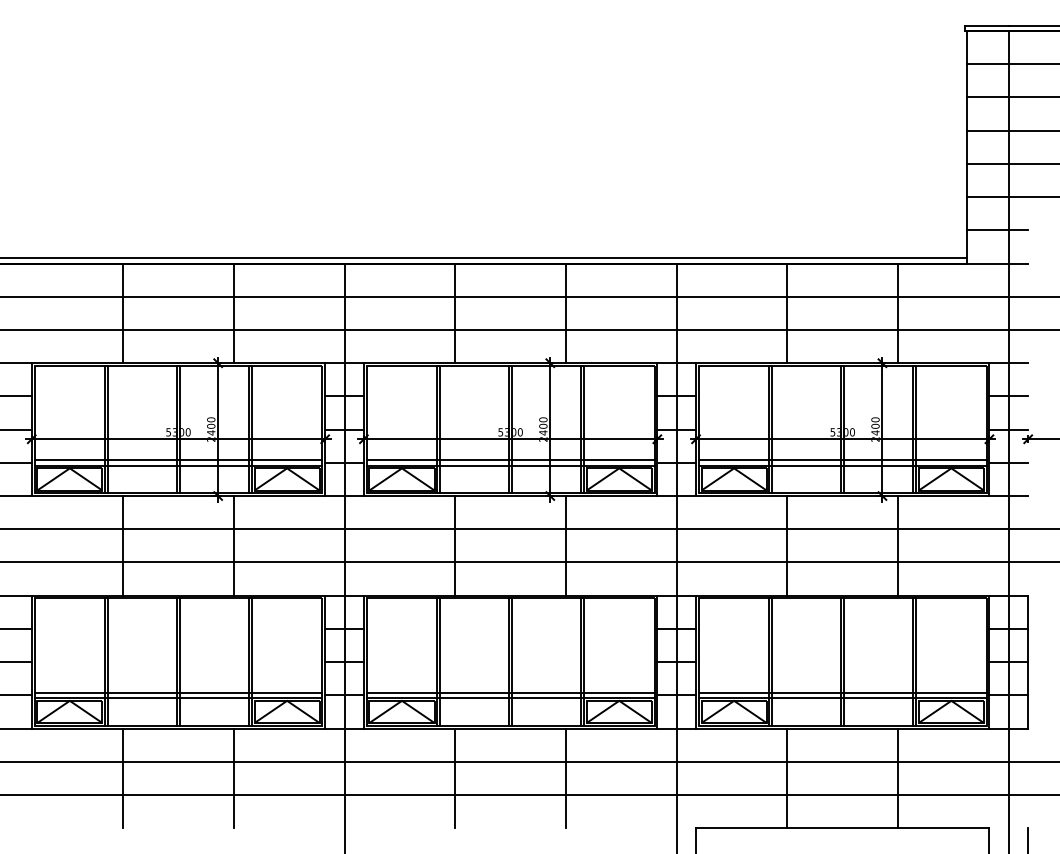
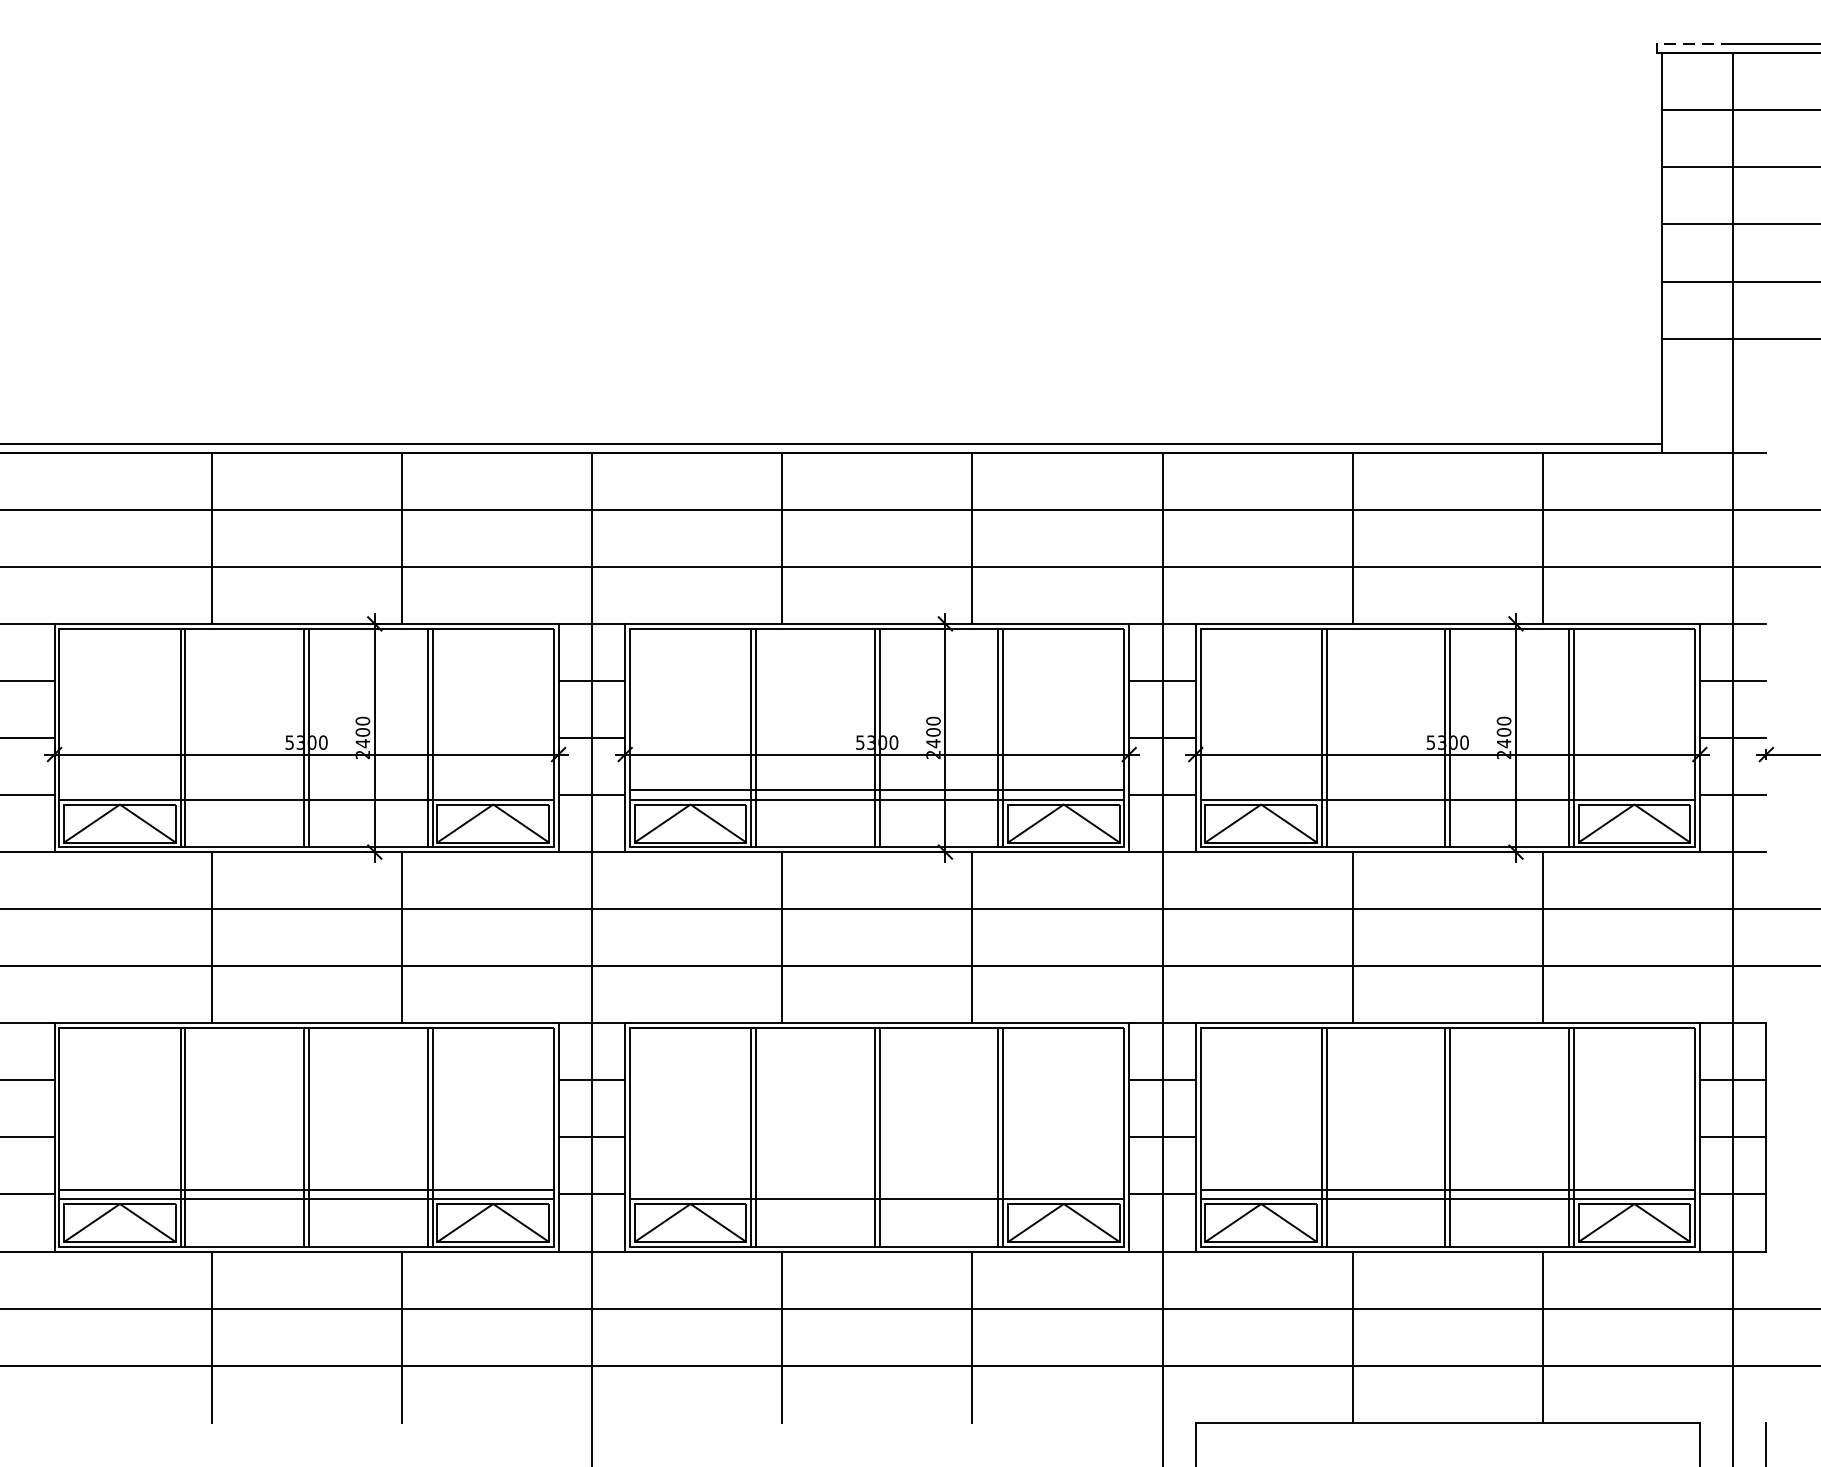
line: (986, 25) -> (1694, 43), solid -> dashed
line: (997, 230) -> (1713, 395), removed
line: (178, 460) -> (306, 791), removed
line: (842, 460) -> (1447, 791), removed
line: (510, 692) -> (876, 1189), removed

